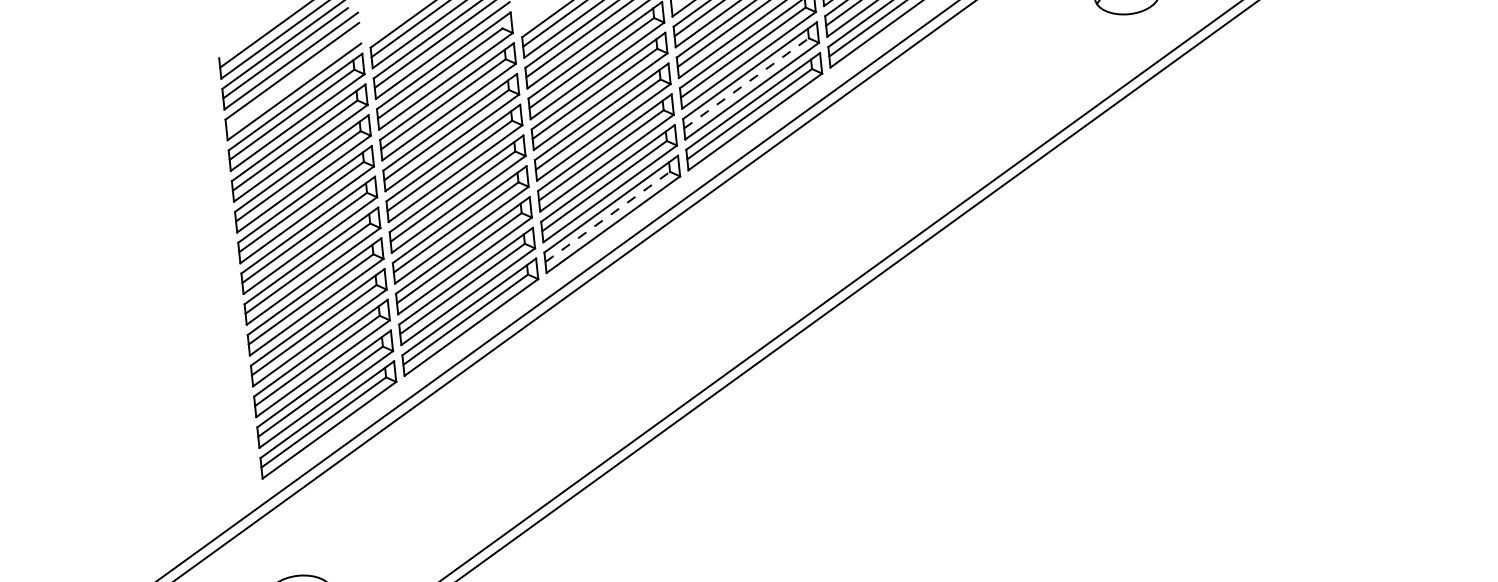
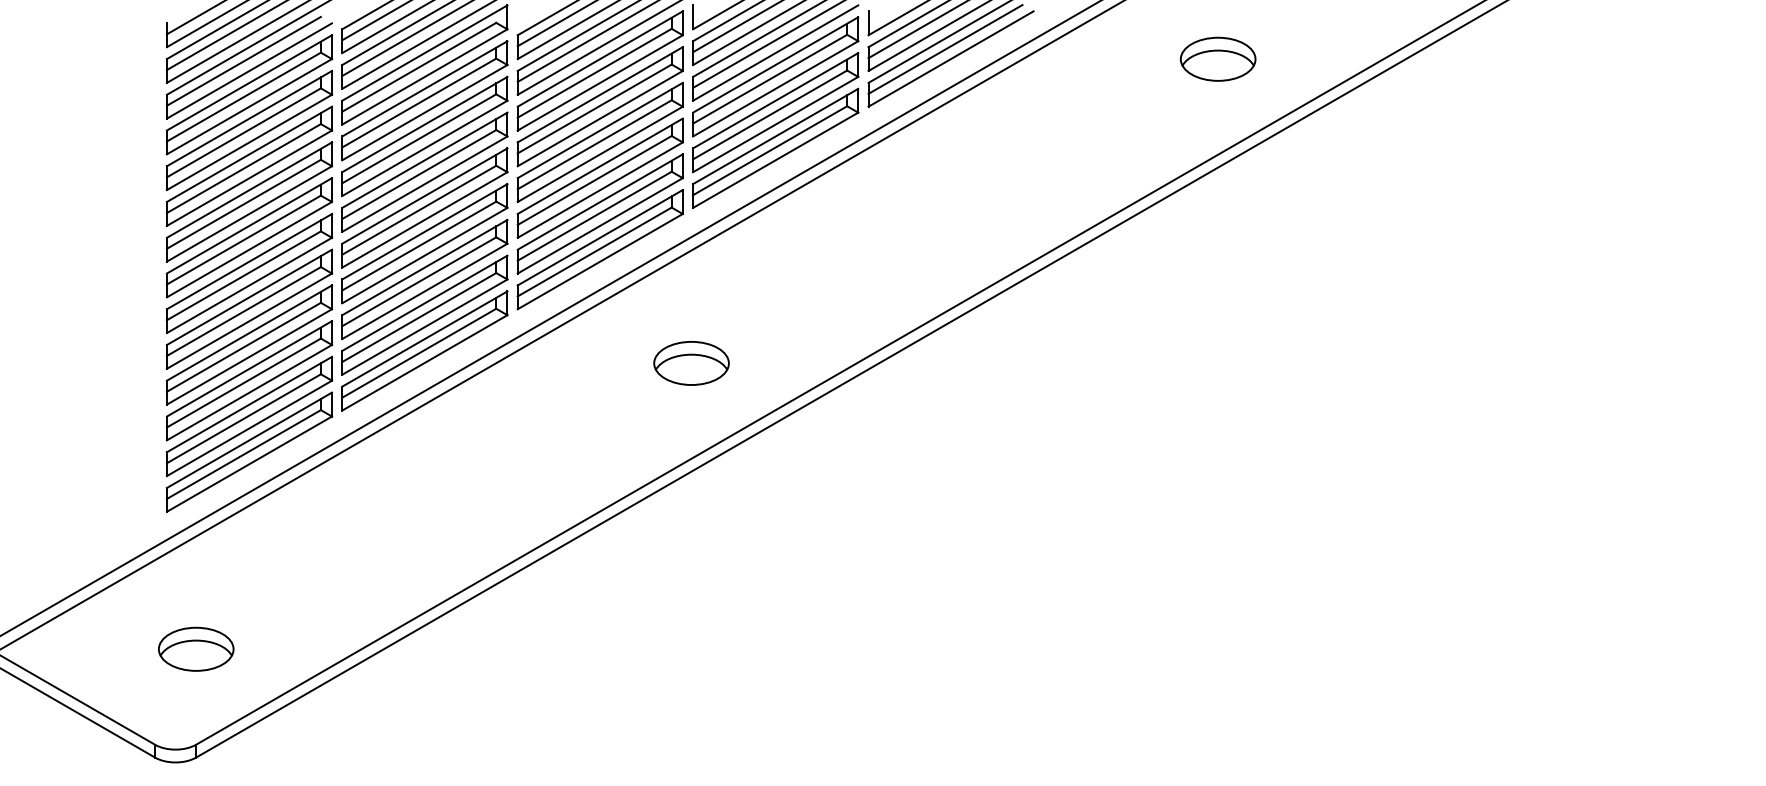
line: (746, 82) -> (770, 114), dashed -> solid
line: (288, 83) -> (243, 60), added
line: (607, 217) -> (594, 252), dashed -> solid
part: (700, 304) -> (691, 363), added

